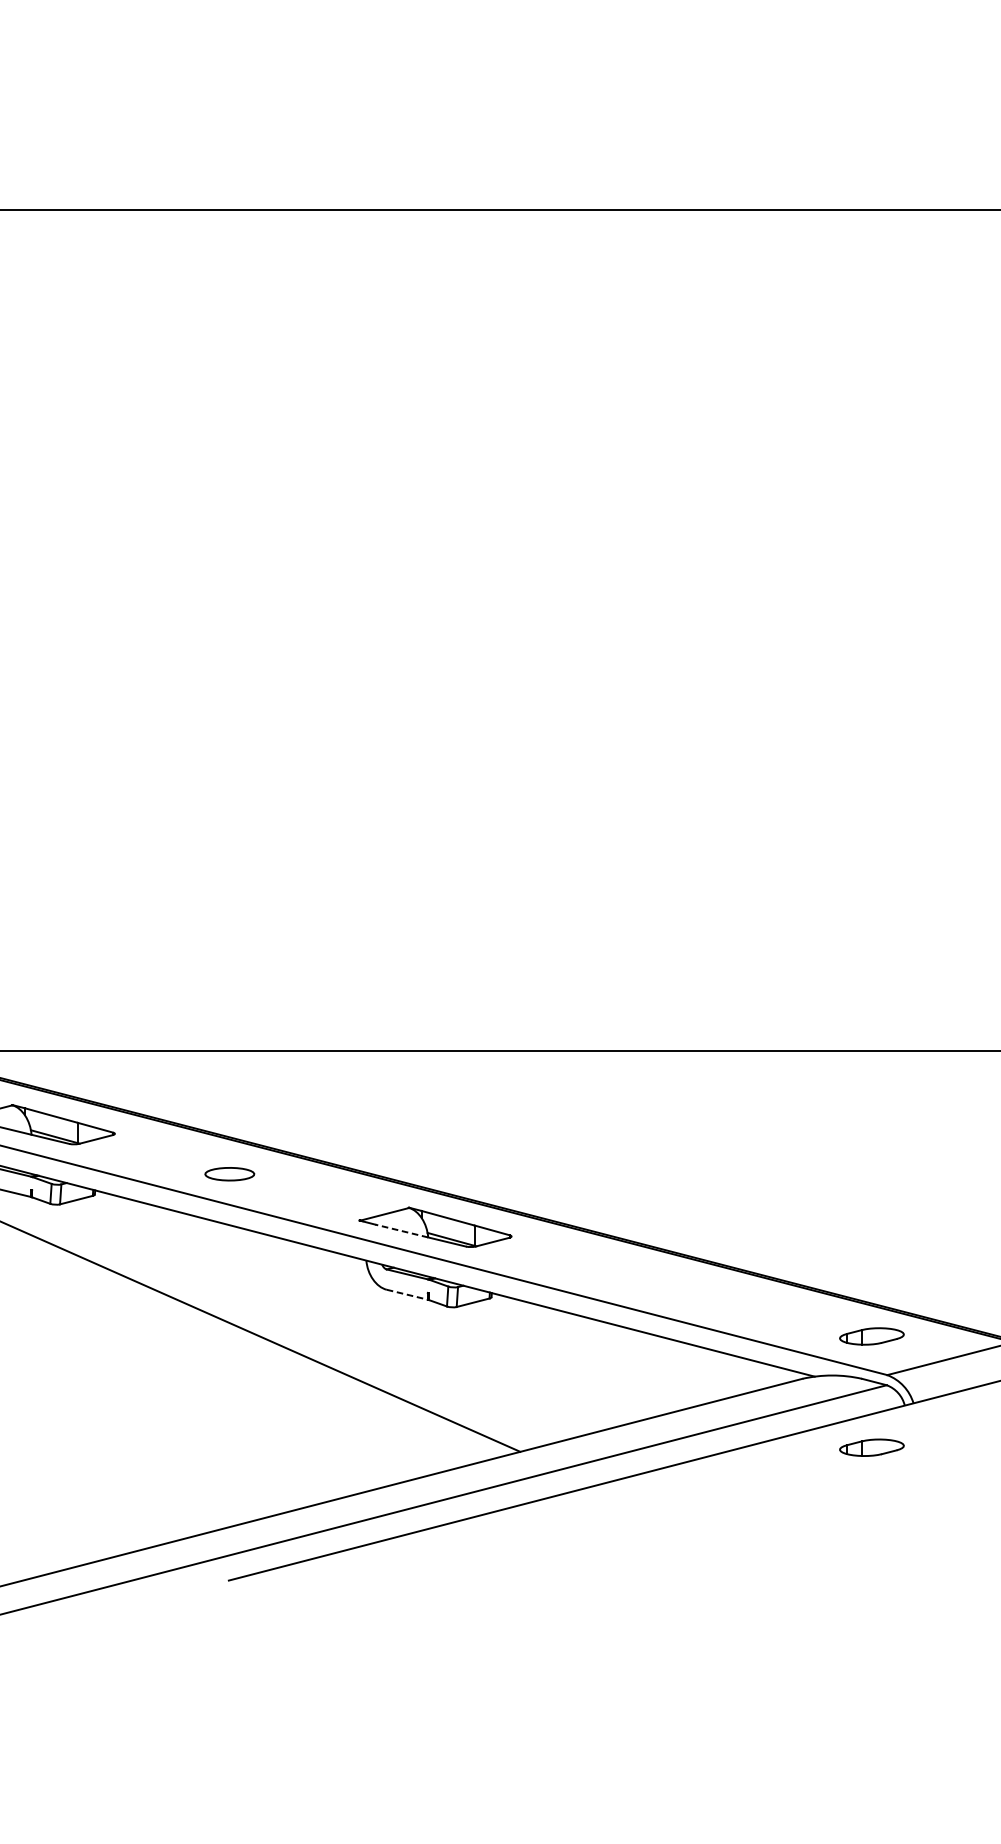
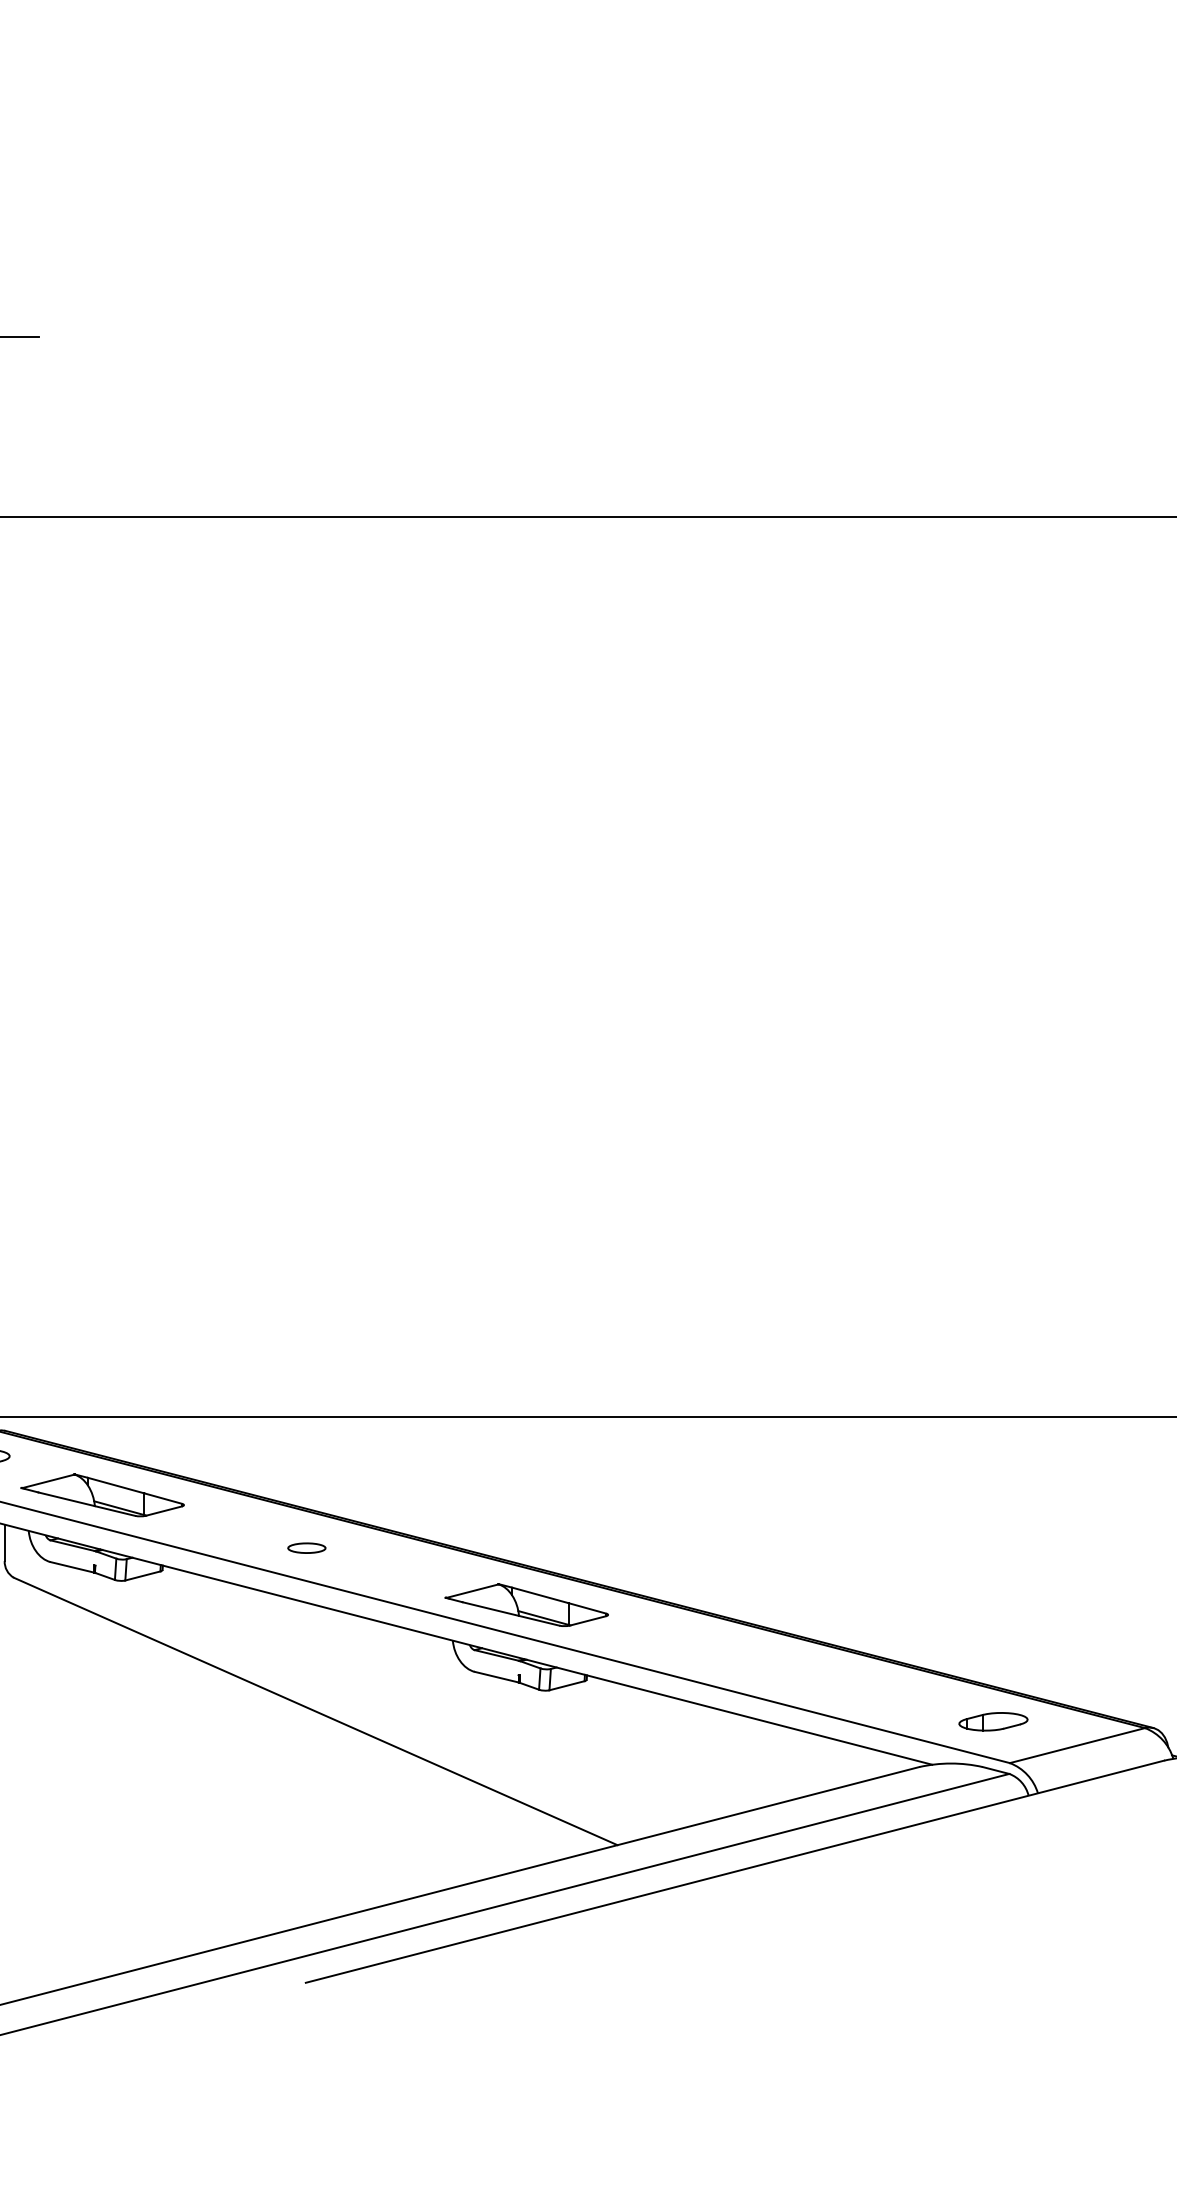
part: (229, 1173) -> (306, 1547), size x0.71
line: (401, 1230) -> (490, 1608), dashed -> solid
line: (407, 1295) -> (496, 1677), dashed -> solid
part: (871, 1447) -> (993, 1840), removed

